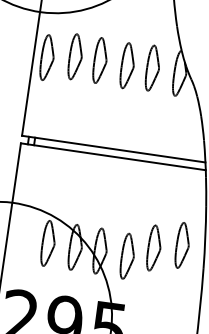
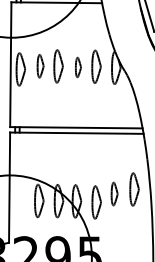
part: (75, 57) -> (40, 66), size x0.7
part: (127, 65) -> (78, 67), size x0.6
part: (154, 247) -> (114, 193), size x0.7

